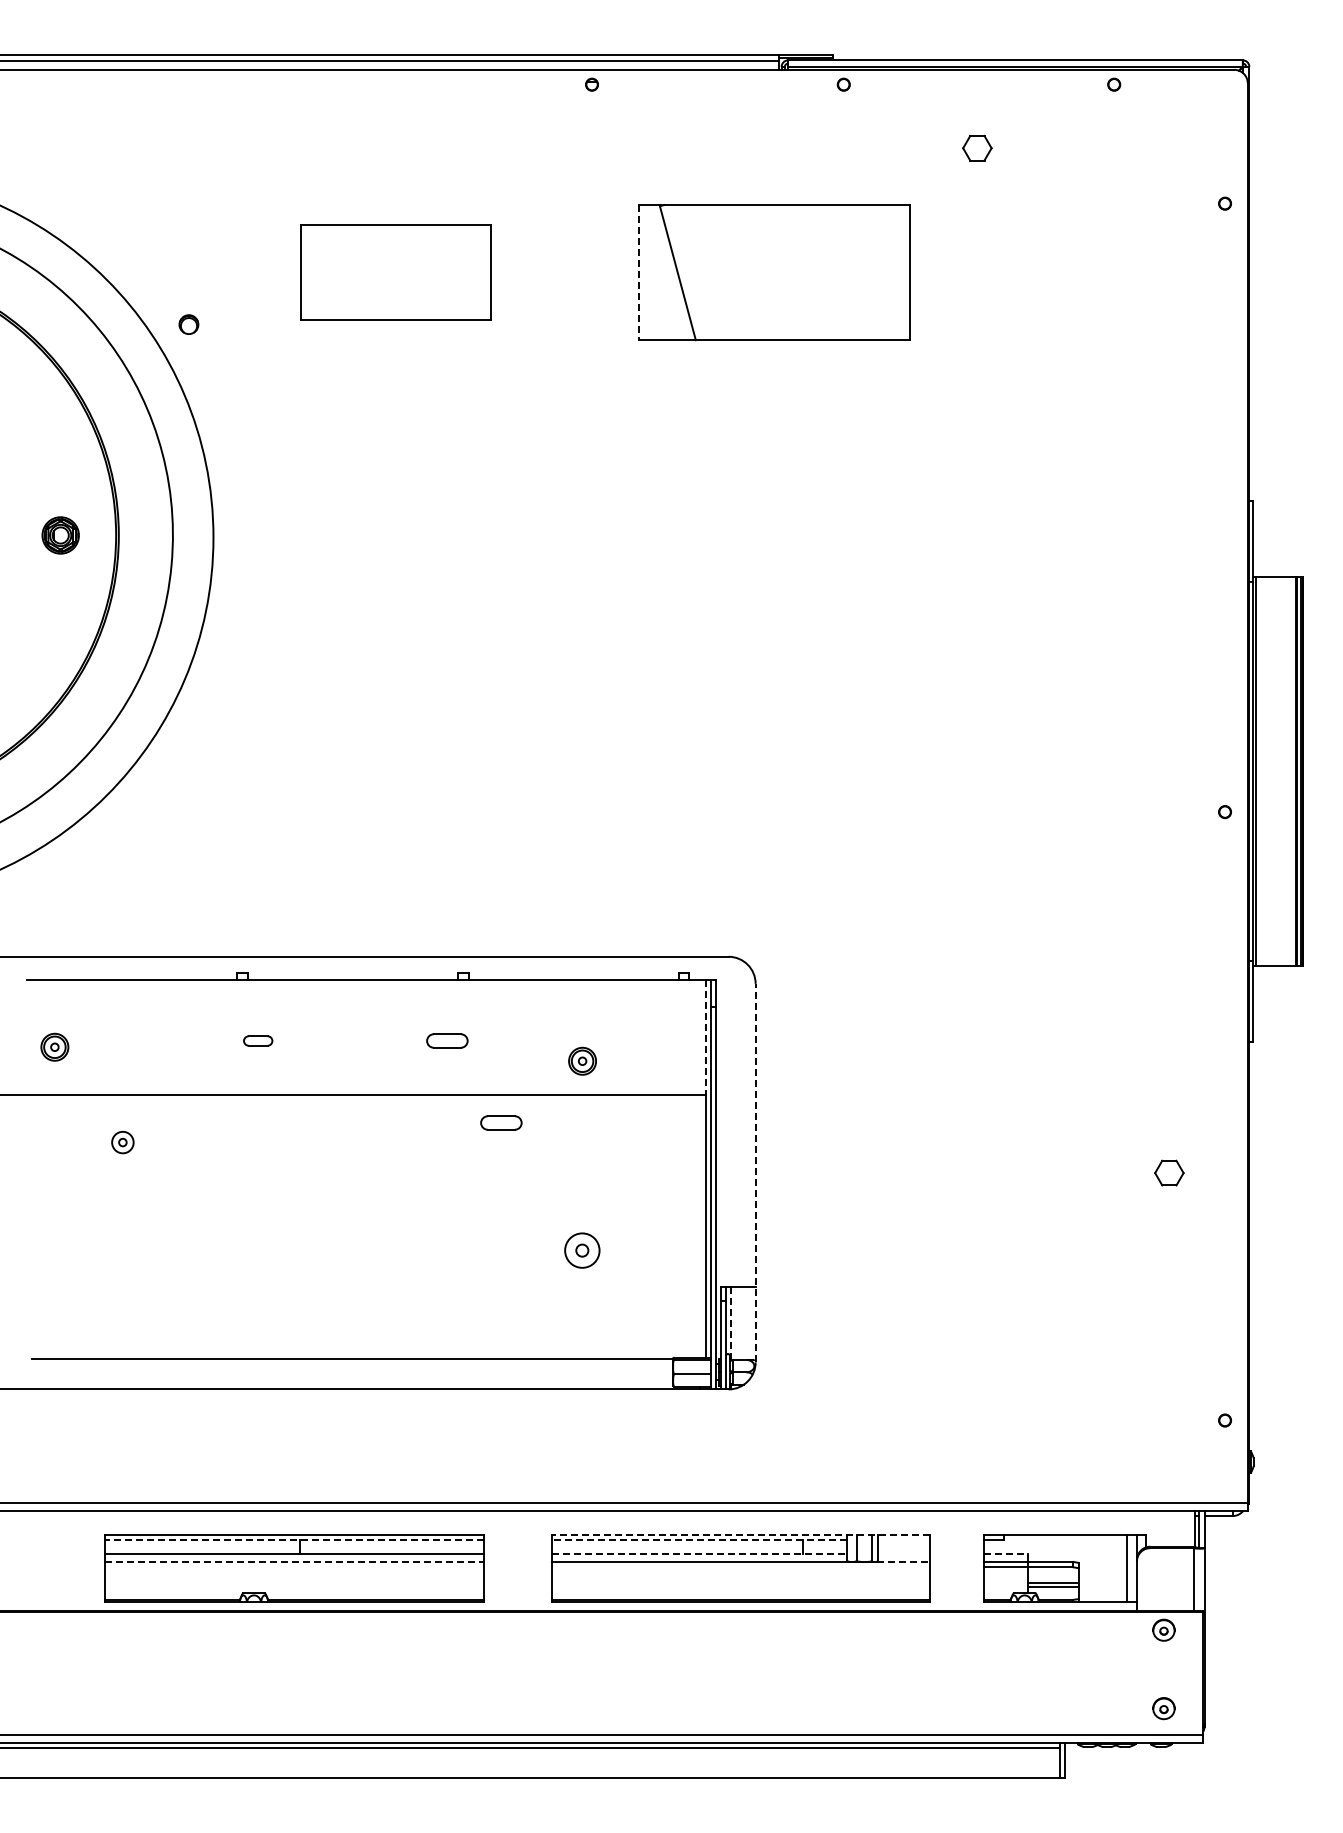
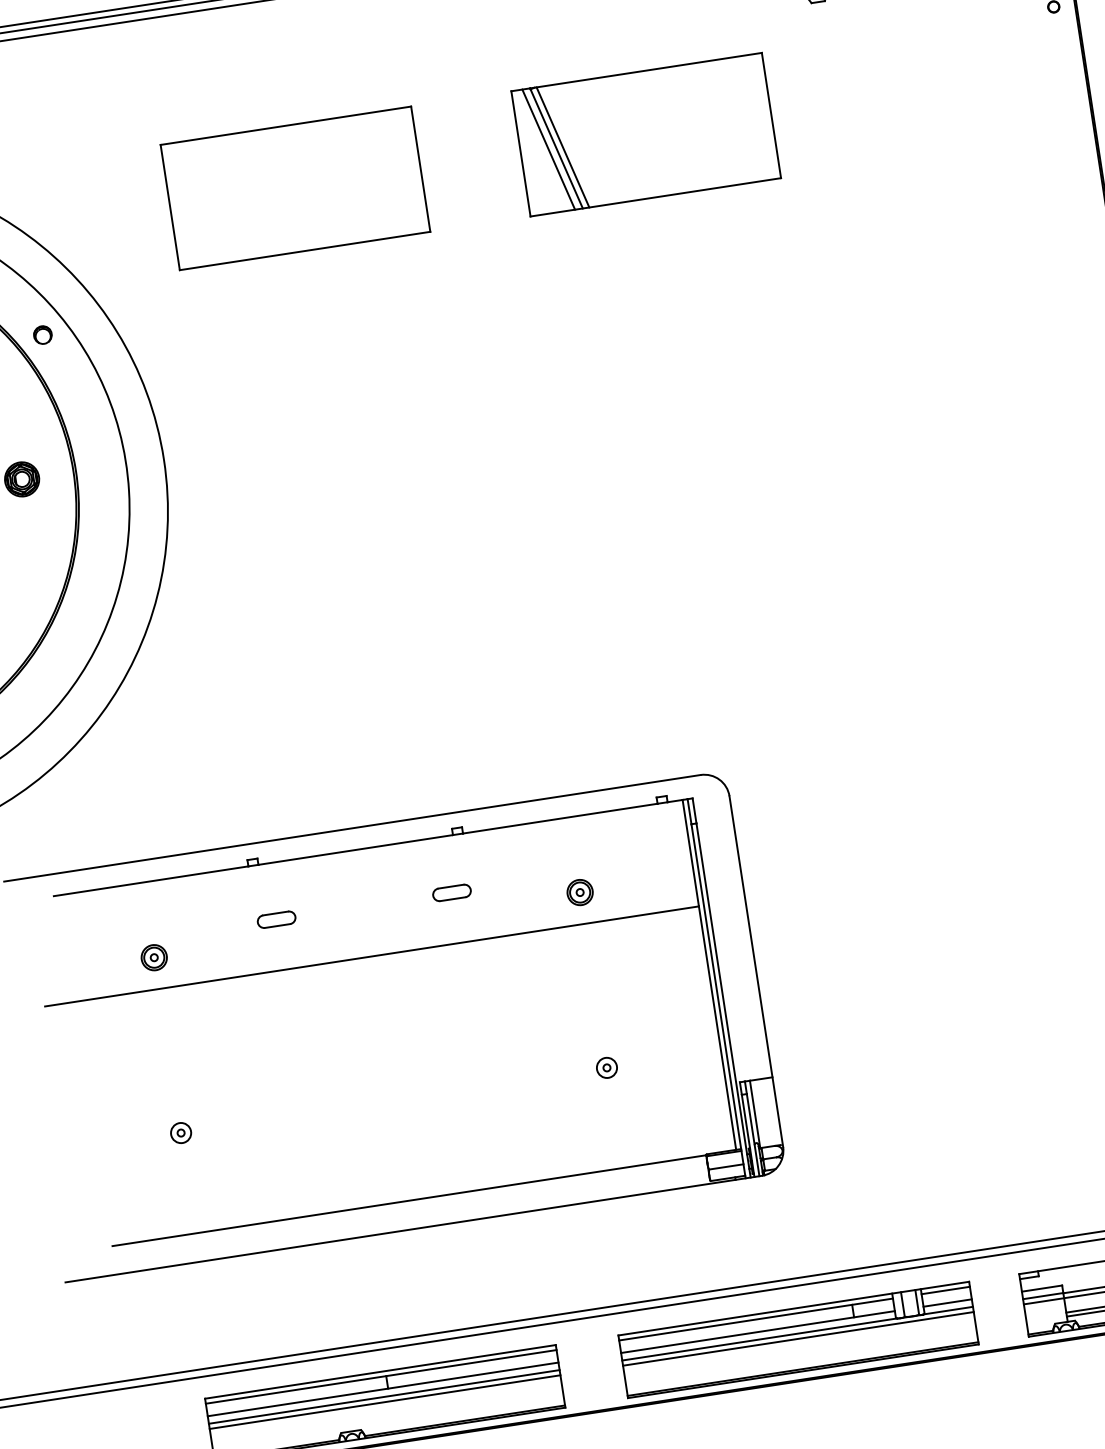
part: (395, 272) -> (295, 188), size x1.43
line: (639, 272) -> (521, 153), dashed -> solid
line: (669, 272) -> (548, 149), added
line: (684, 272) -> (562, 147), added
part: (188, 324) -> (42, 335), moved
line: (705, 1038) -> (690, 854), dashed -> solid
part: (258, 1040) -> (276, 919), size x1.43
part: (54, 1046) -> (153, 957), moved
part: (501, 1122) -> (513, 960), removed
part: (122, 1142) -> (180, 1133), moved
line: (755, 1172) -> (756, 971), dashed -> solid
part: (582, 1250) -> (606, 1067), size x0.62
line: (731, 1322) -> (755, 1113), dashed -> solid
line: (740, 1534) -> (793, 1308), dashed -> solid
line: (294, 1540) -> (381, 1377), dashed -> solid
line: (699, 1540) -> (756, 1319), dashed -> solid
line: (903, 1540) -> (945, 1290), added
line: (699, 1553) -> (758, 1331), dashed -> solid
line: (903, 1553) -> (947, 1303), added
line: (1005, 1553) -> (1041, 1288), dashed -> solid
line: (295, 1561) -> (385, 1396), dashed -> solid
line: (904, 1561) -> (949, 1310), dashed -> solid
line: (294, 1567) -> (385, 1402), added
line: (740, 1567) -> (798, 1339), added

